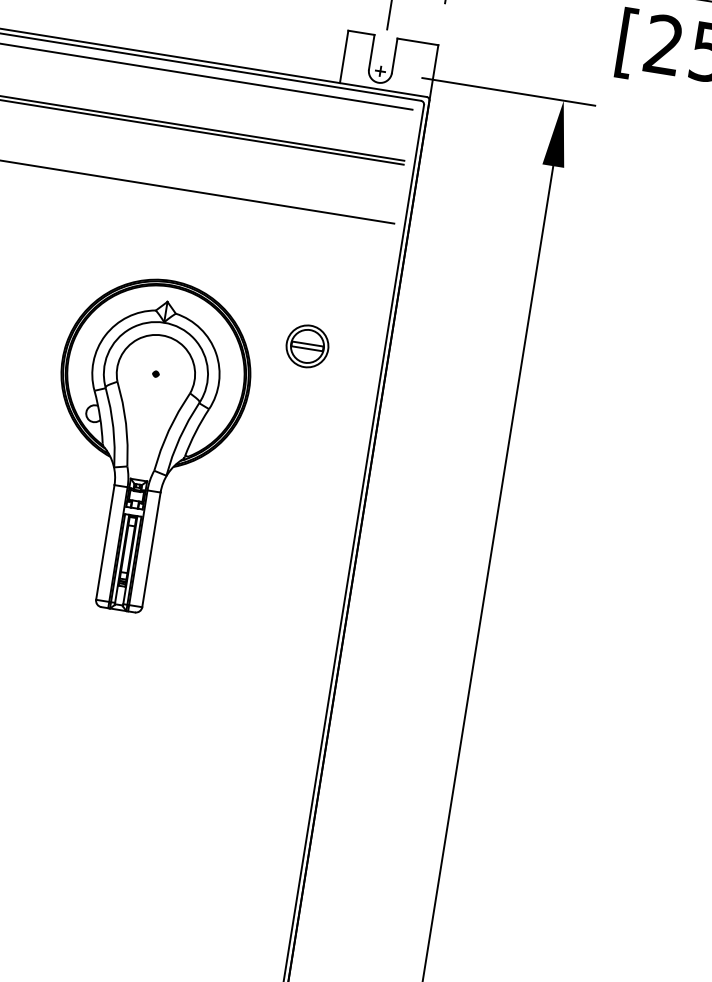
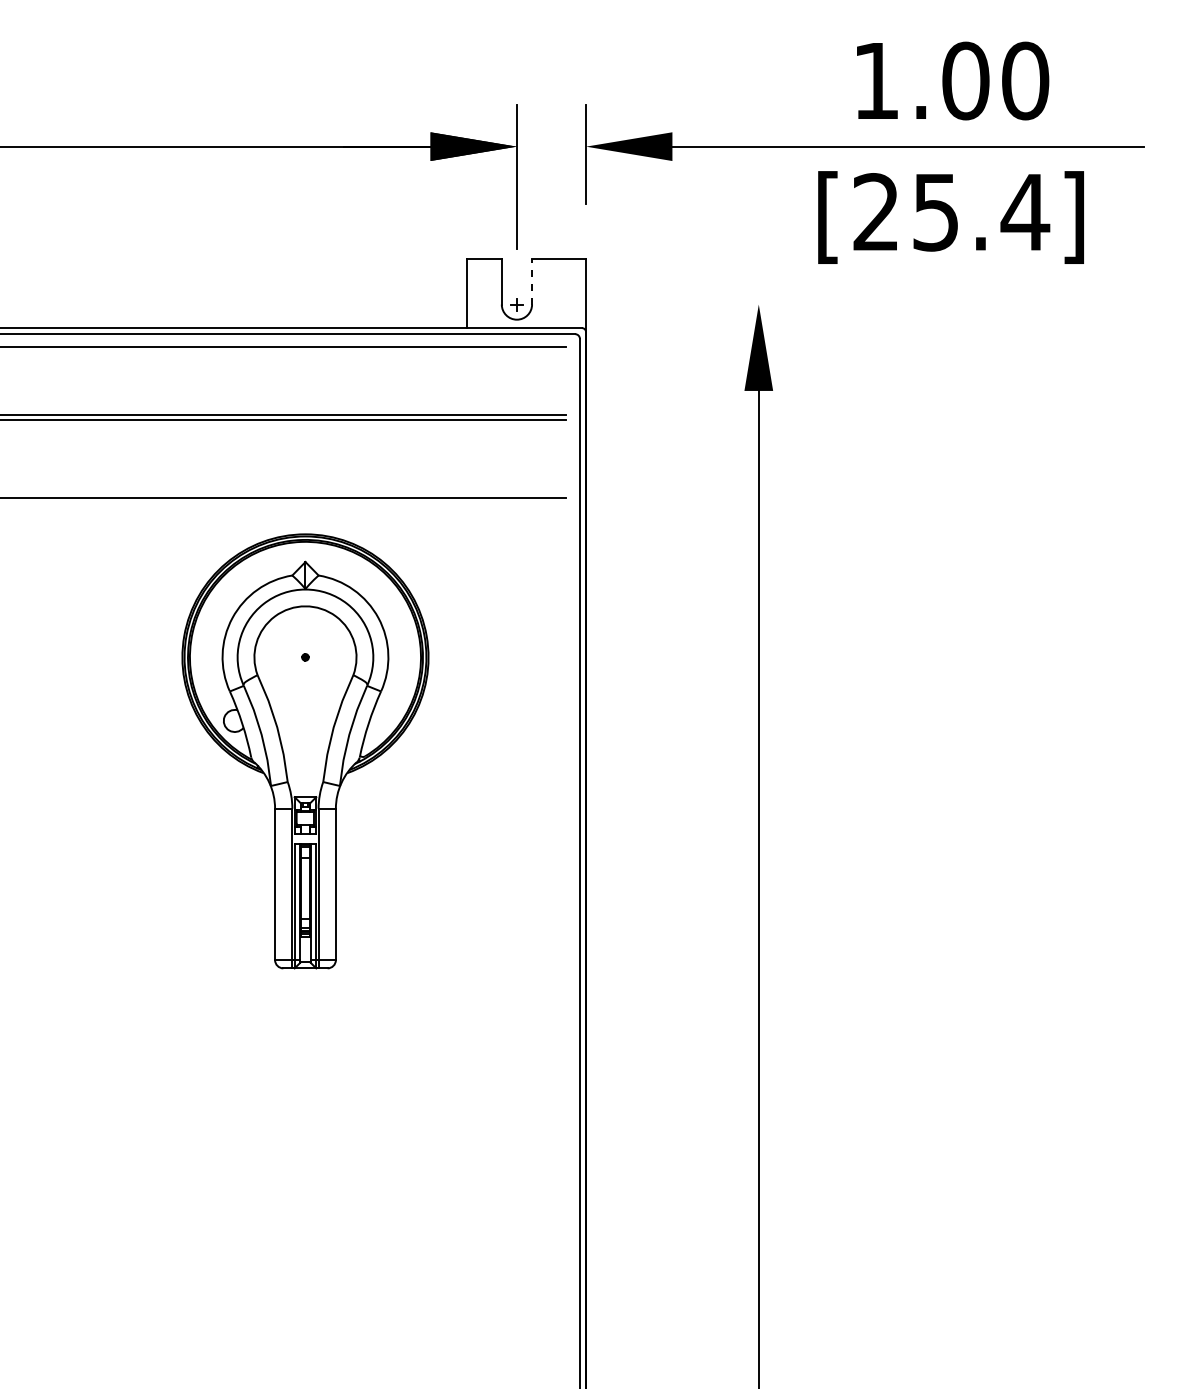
line: (395, 55) -> (532, 281), solid -> dashed
line: (508, 91) -> (686, 304), removed
part: (307, 346) -> (479, 673), removed
part: (144, 445) -> (305, 751), moved

